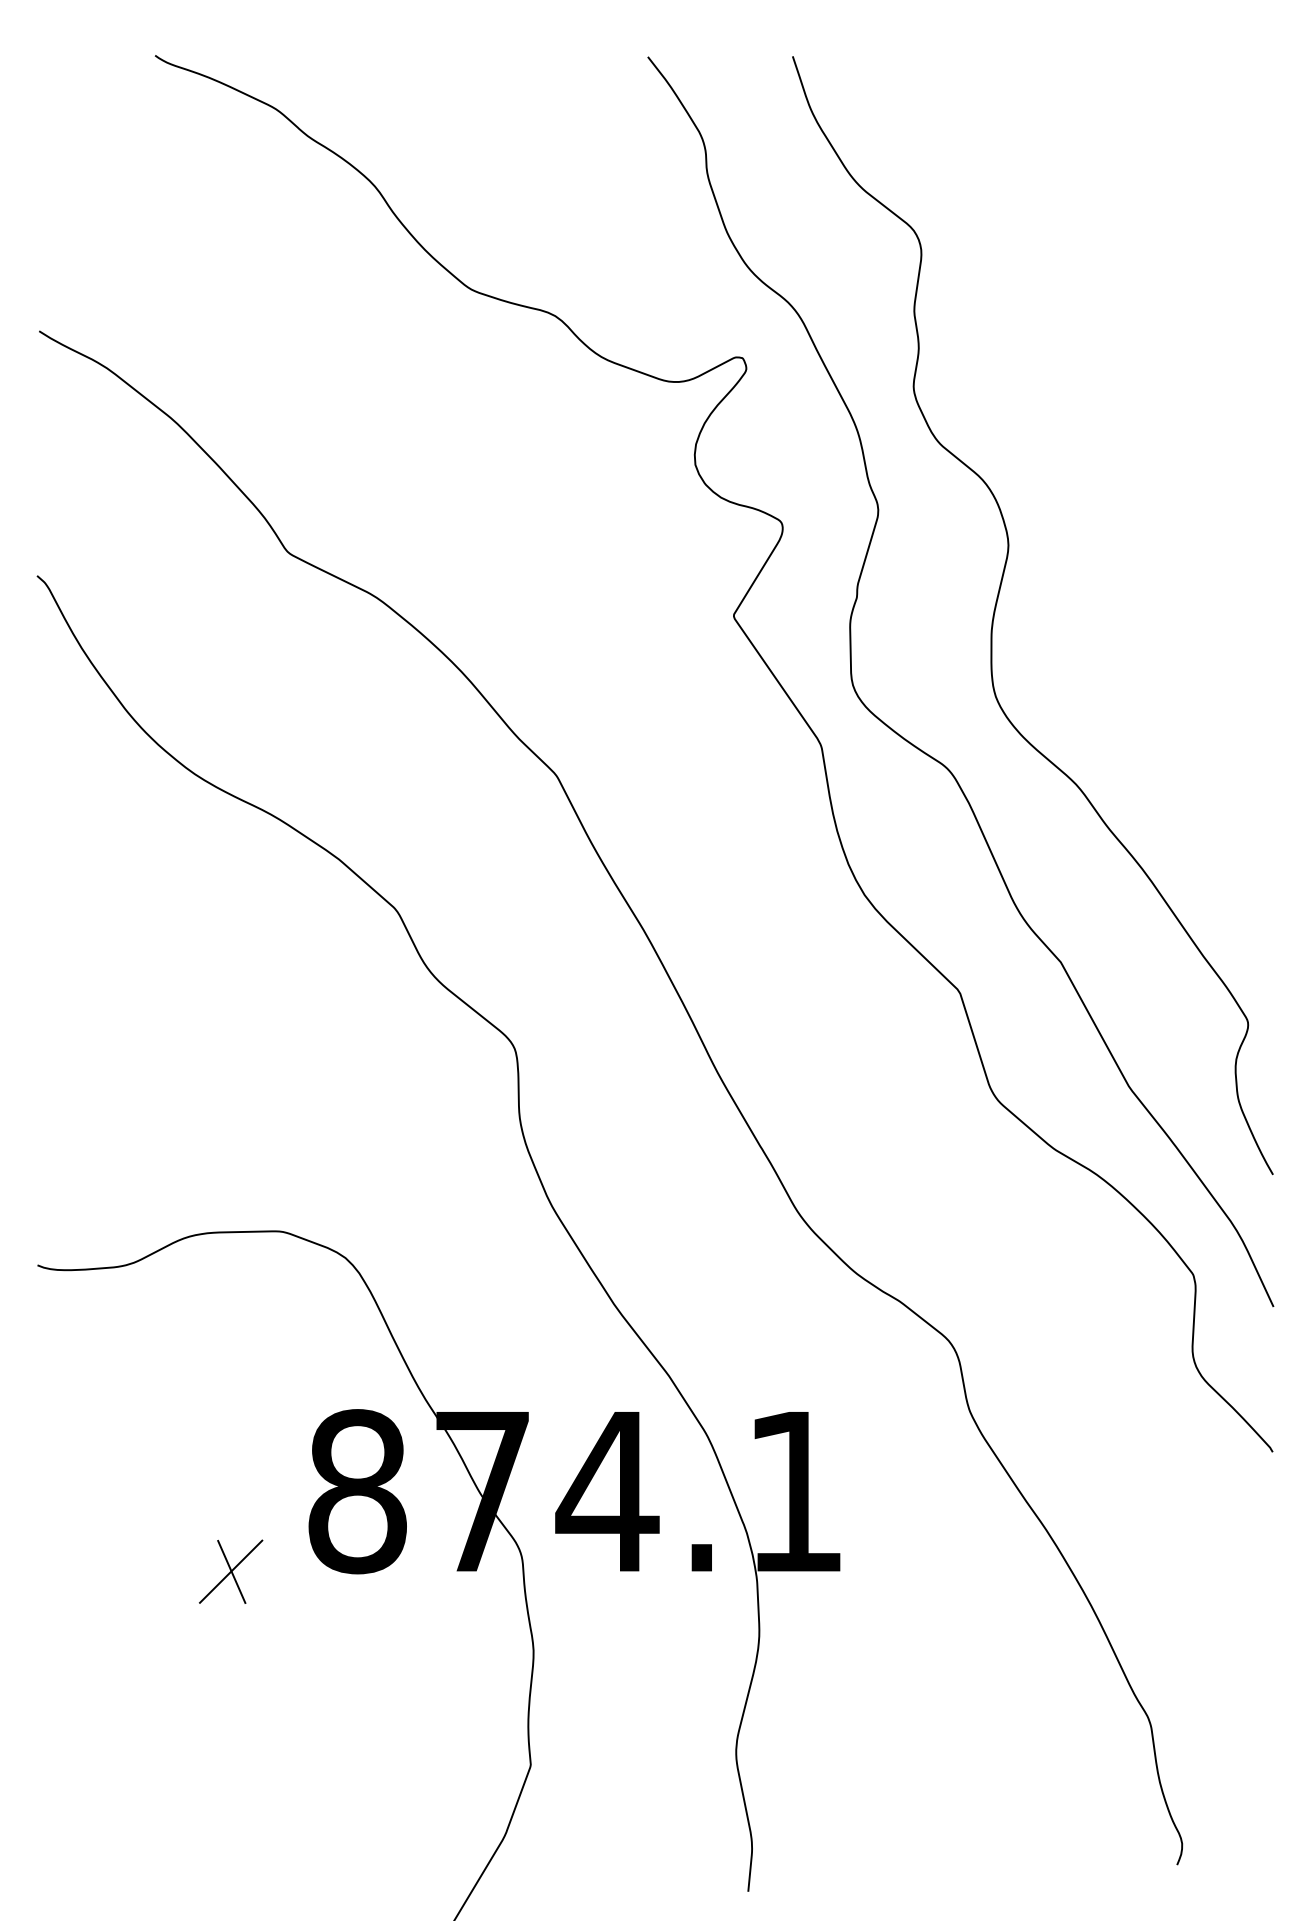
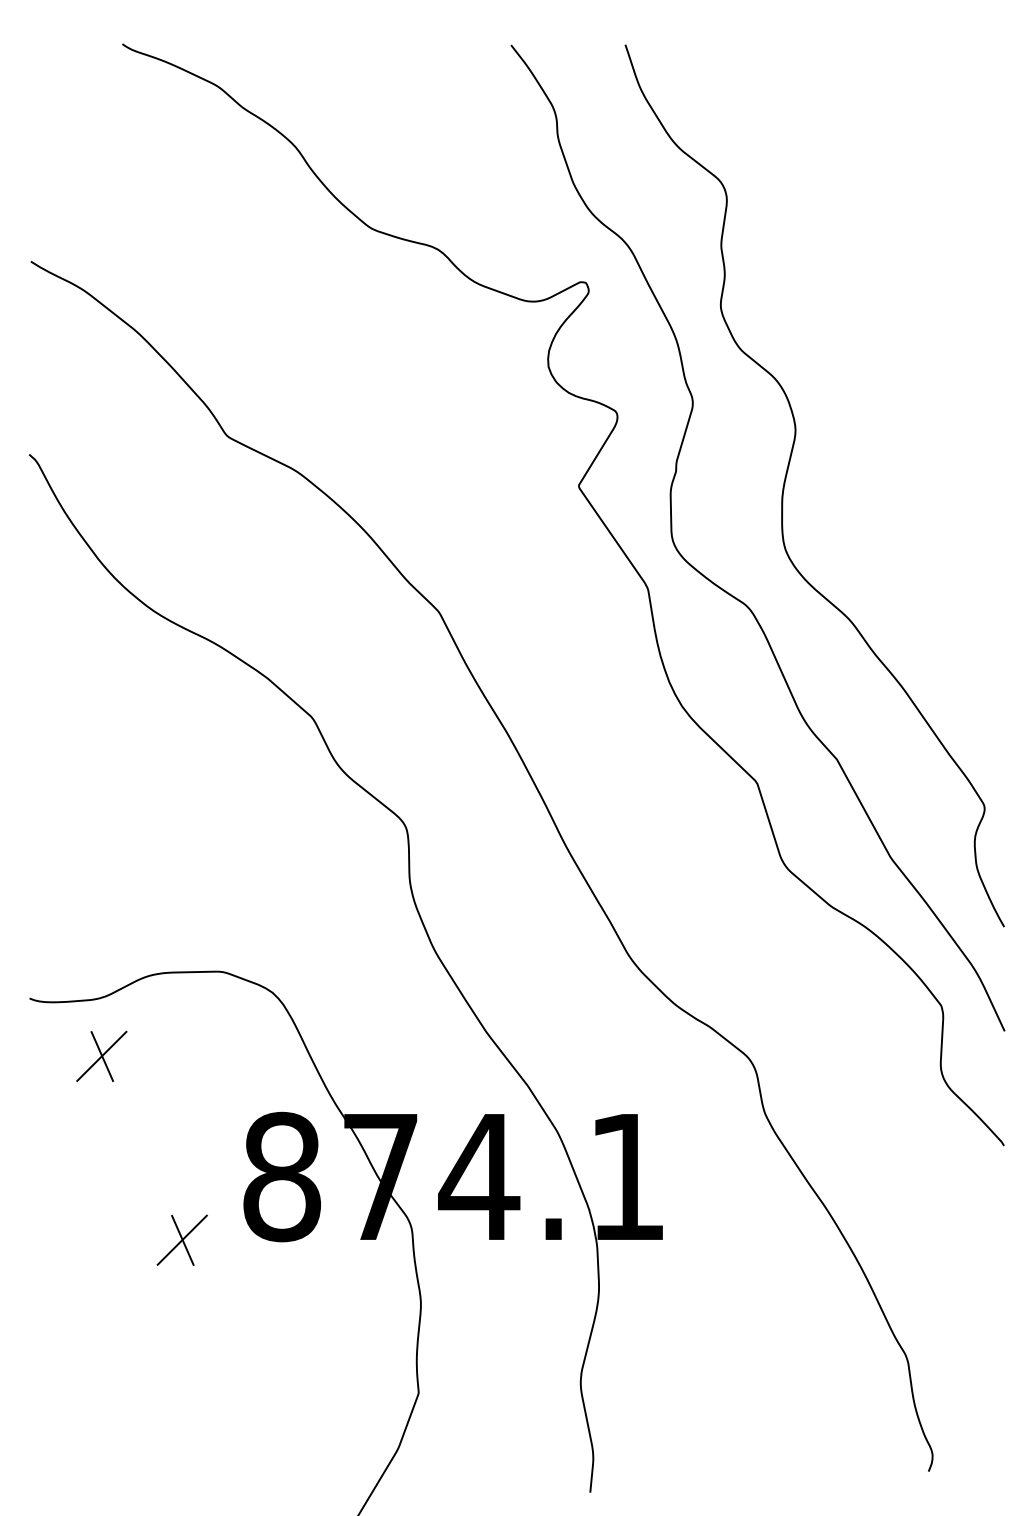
part: (129, 1338) -> (102, 1056), added

